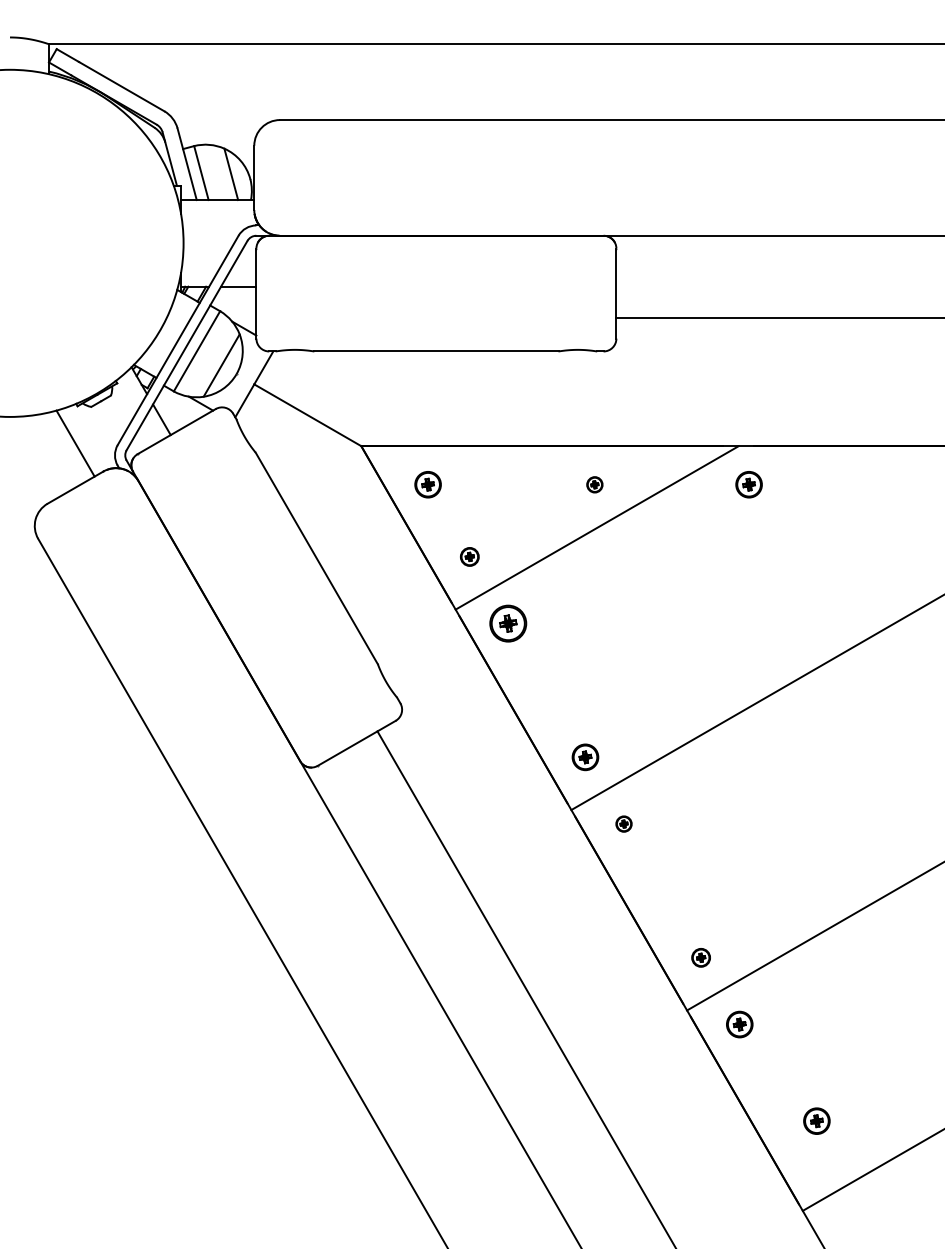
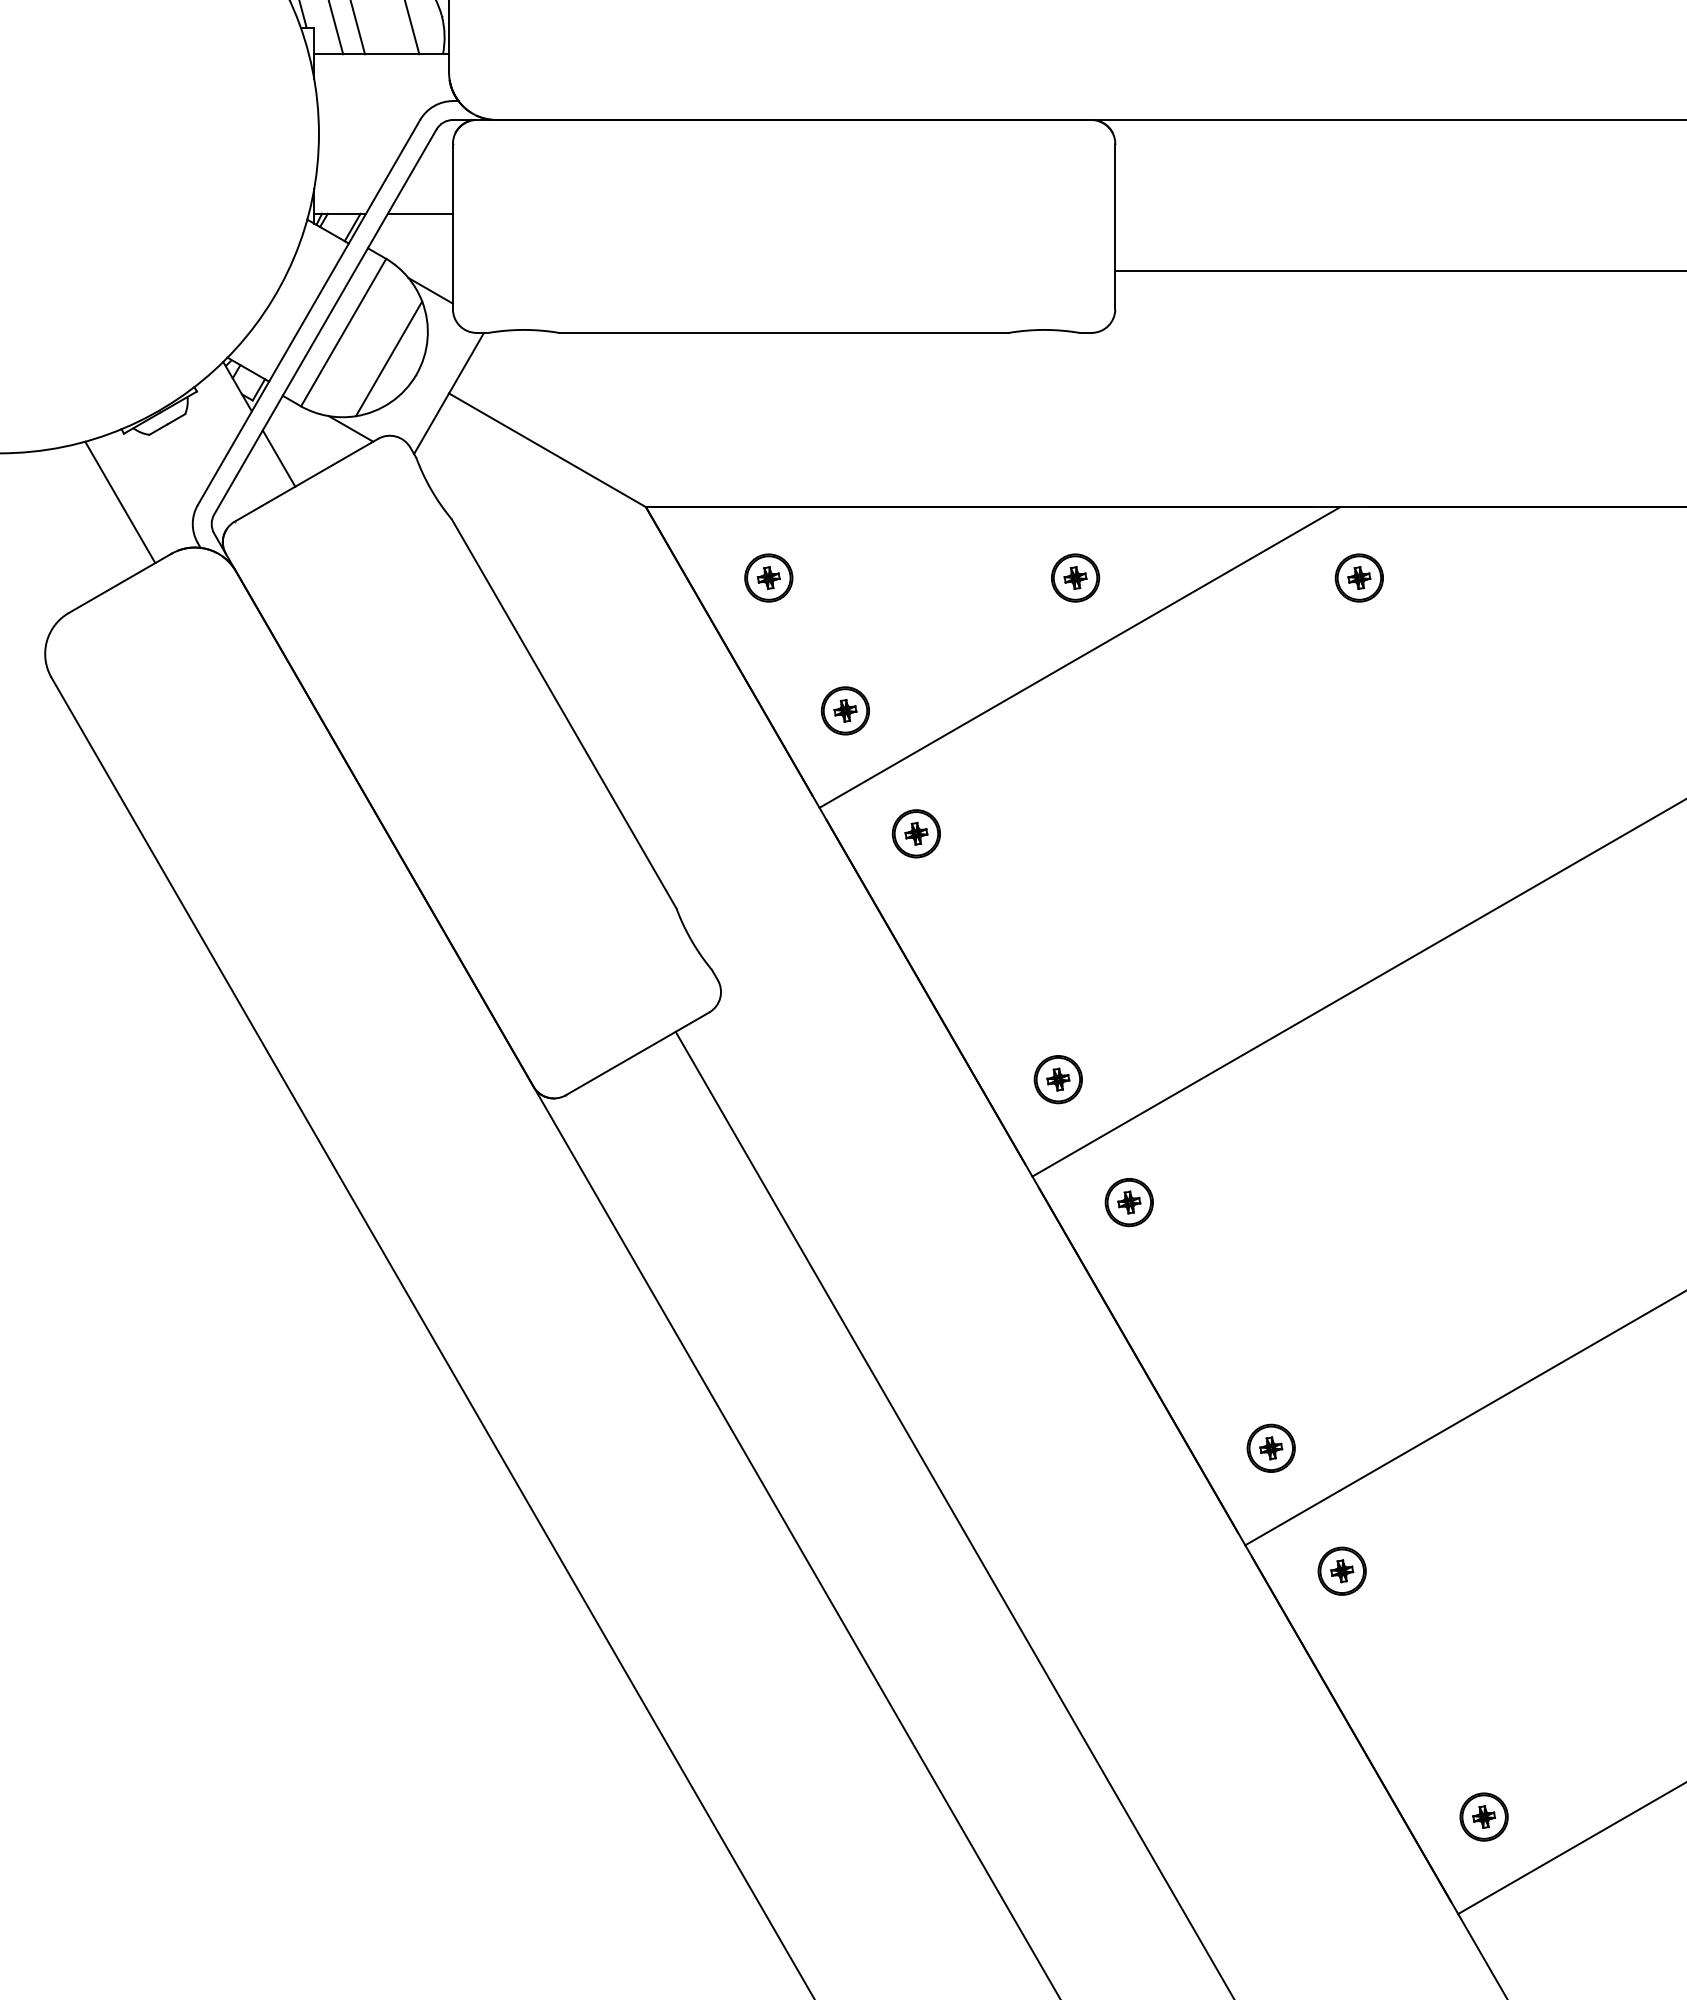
part: (594, 484) -> (1074, 577), size x1.67
part: (469, 556) -> (844, 710), size x1.43
part: (508, 623) -> (916, 833), size x0.71
part: (623, 823) -> (1128, 1201), size x1.67
part: (700, 957) -> (1269, 1447), size x1.43
part: (816, 1120) -> (1483, 1815), moved

